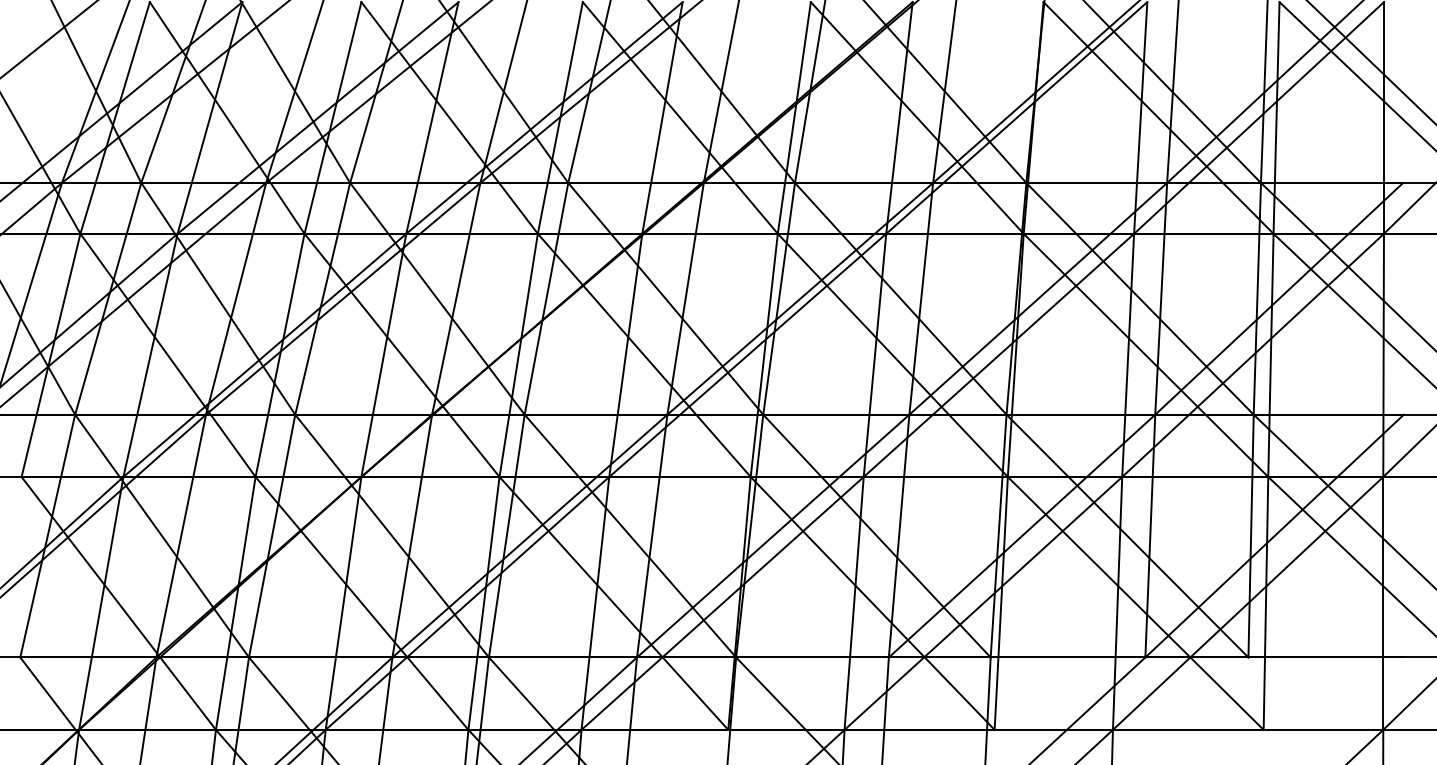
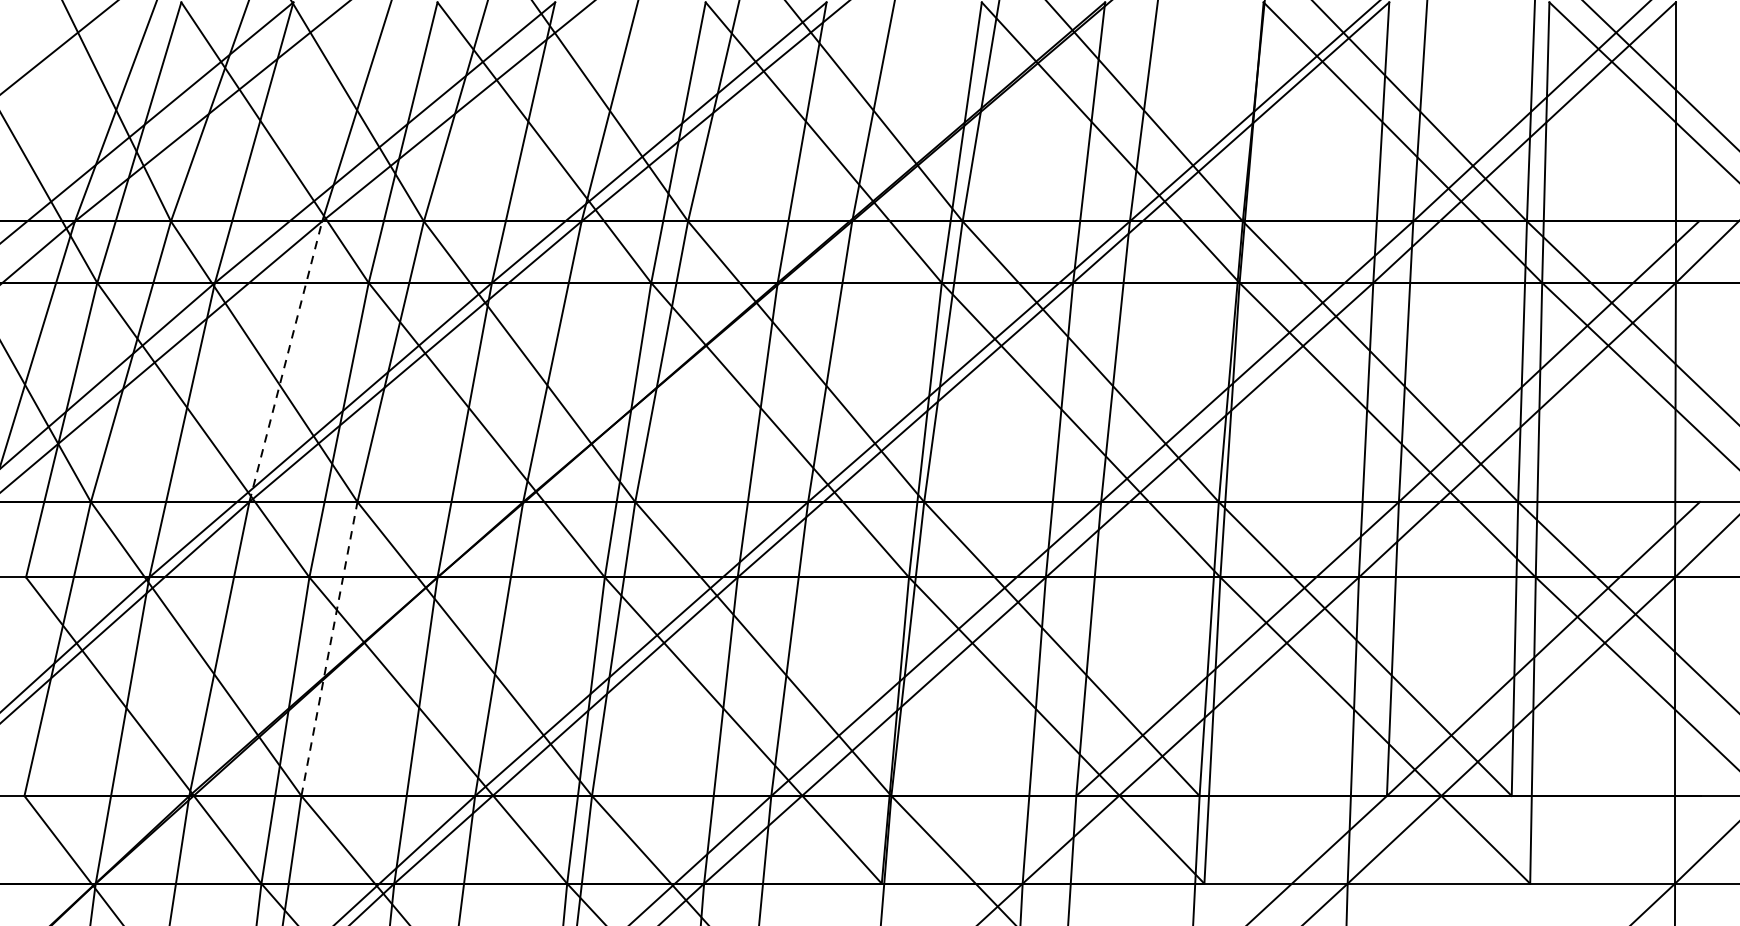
line: (236, 298) -> (286, 361), solid -> dashed
line: (272, 536) -> (329, 649), solid -> dashed

